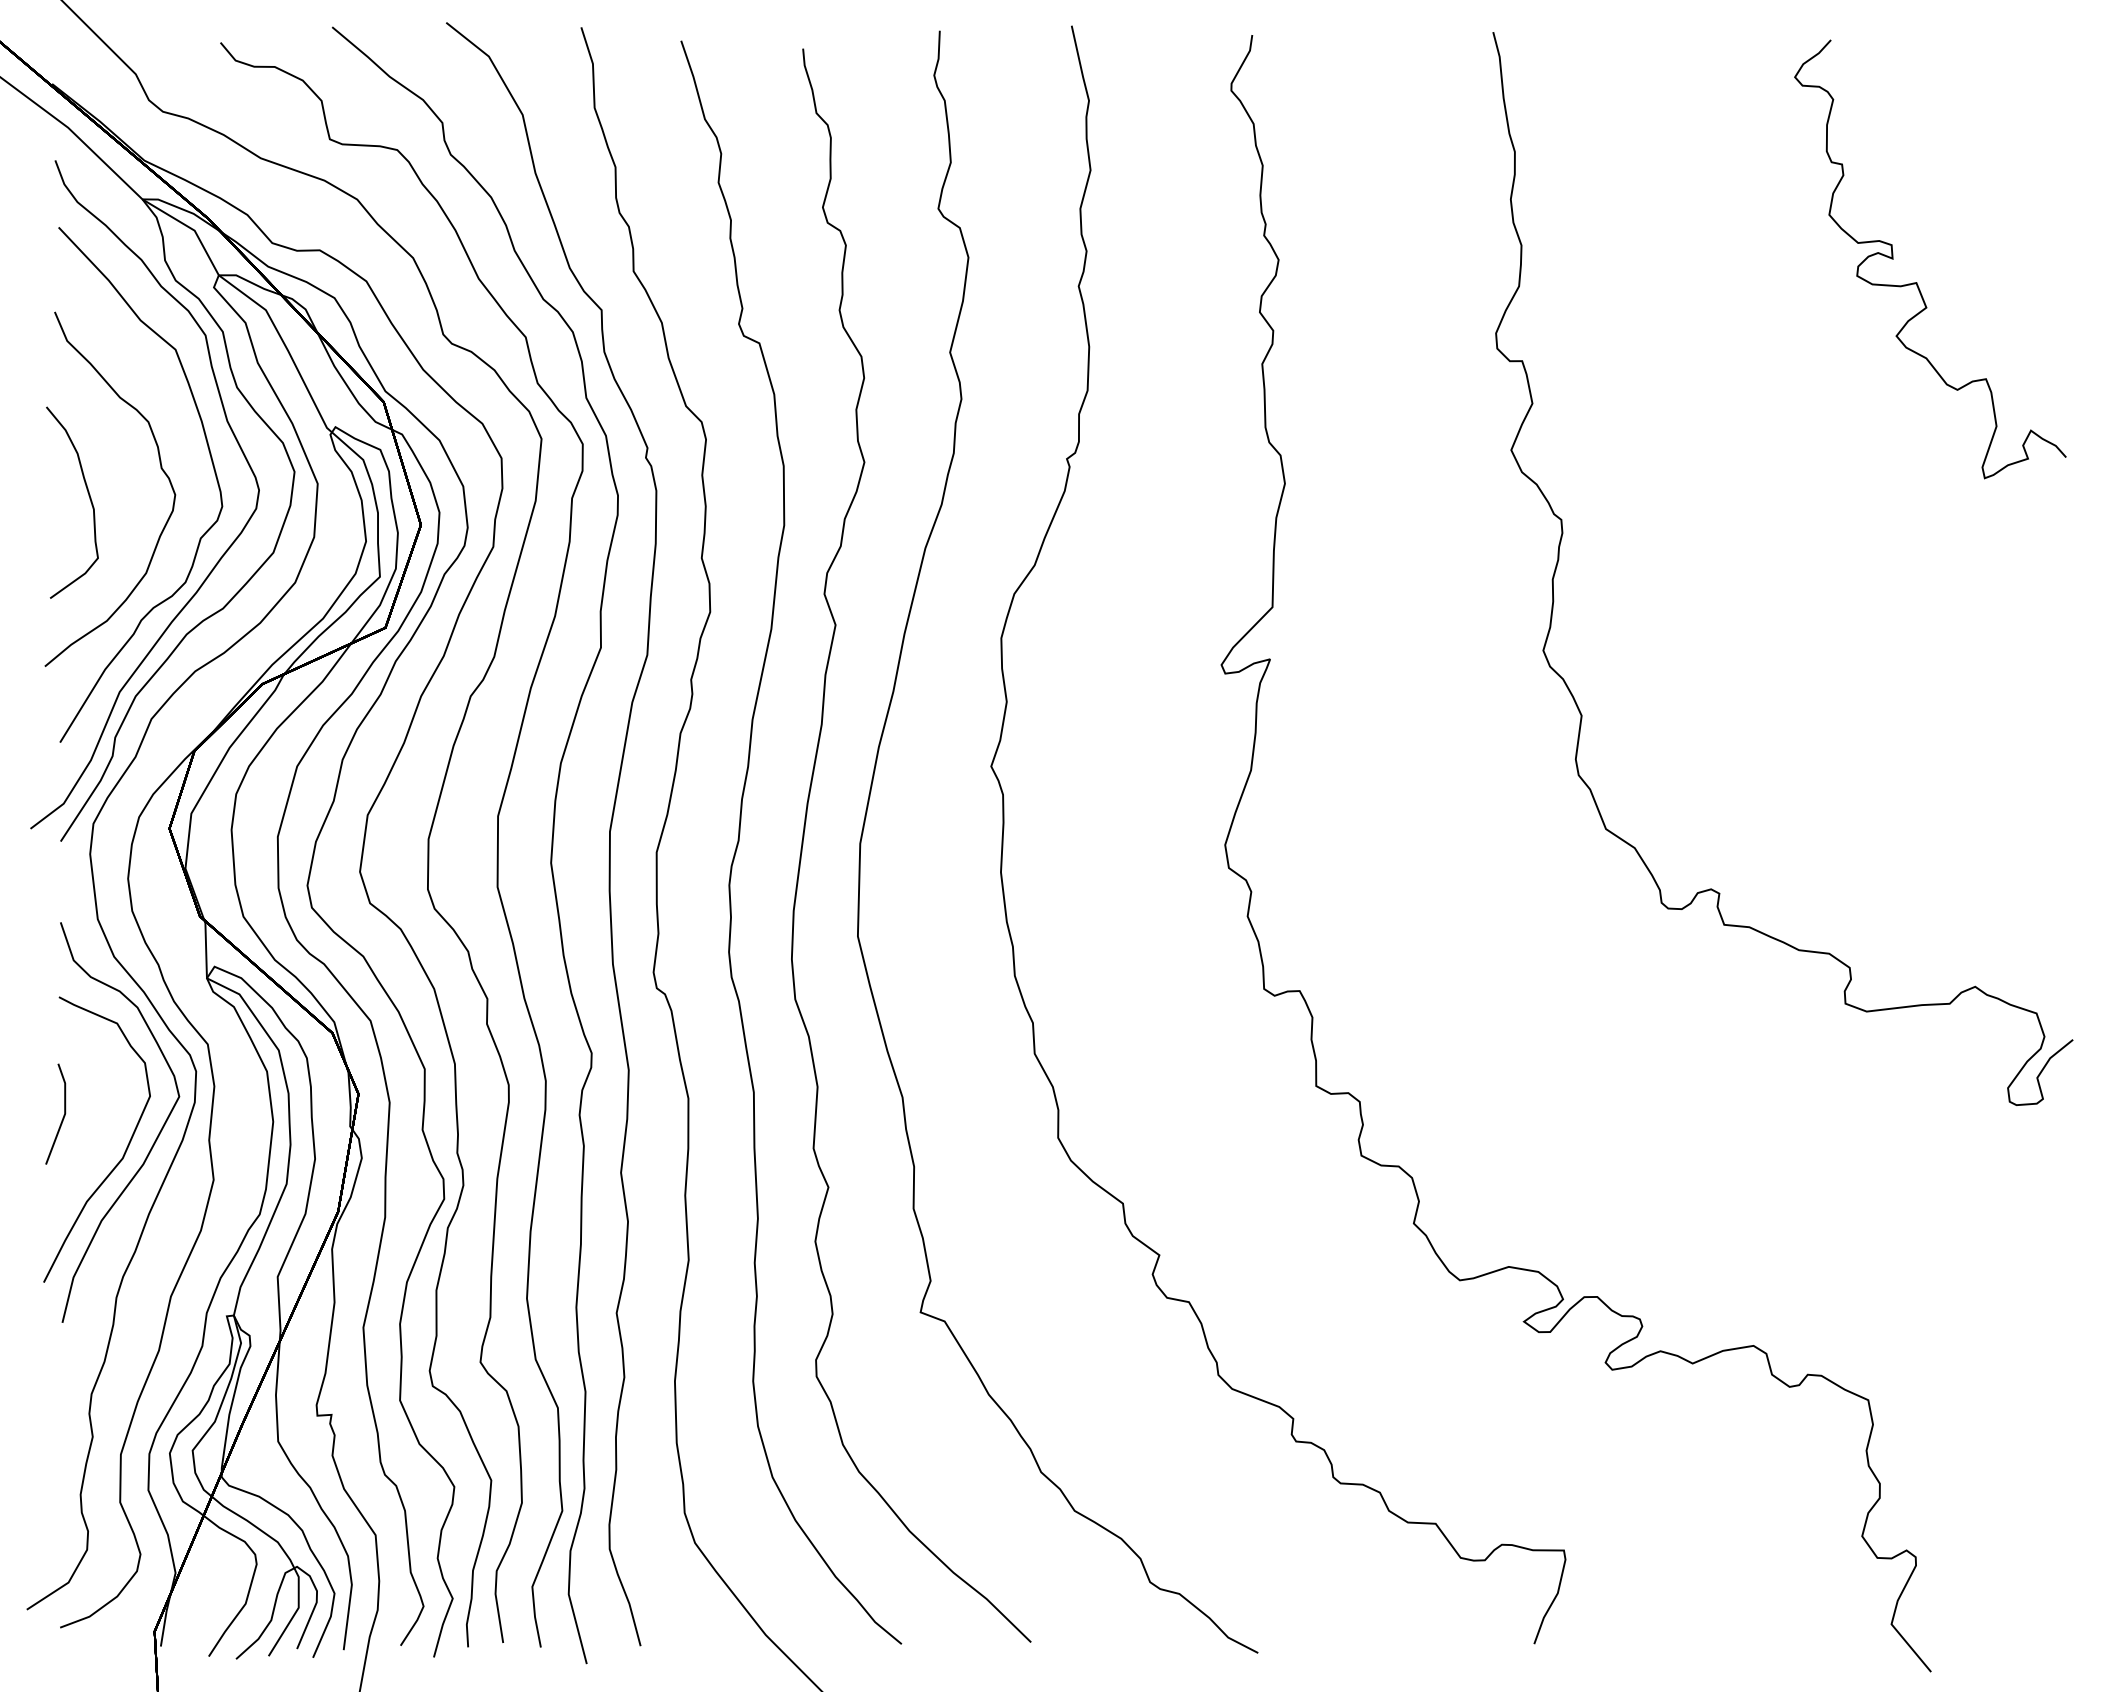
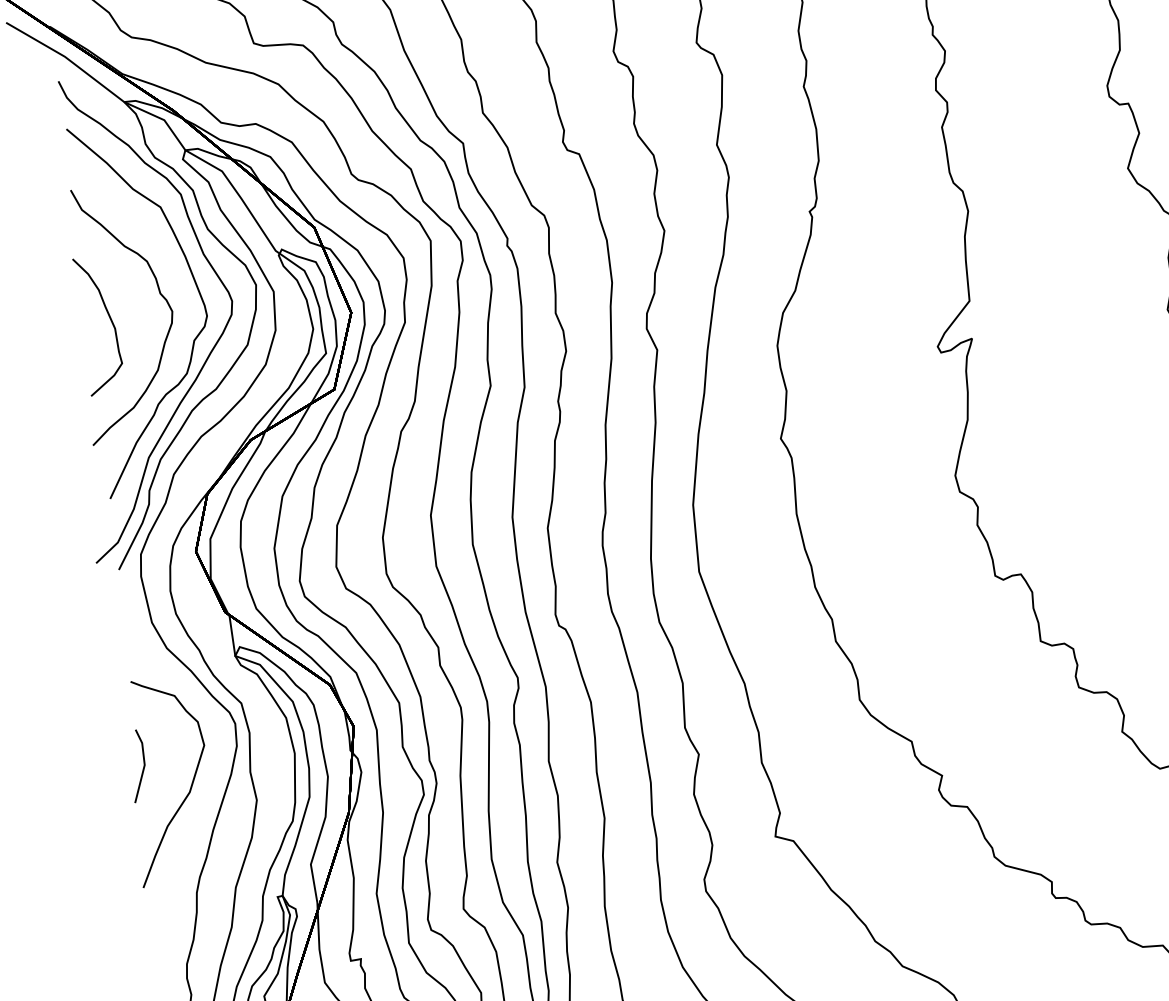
curve: (153, 1142) -> (210, 778), removed

